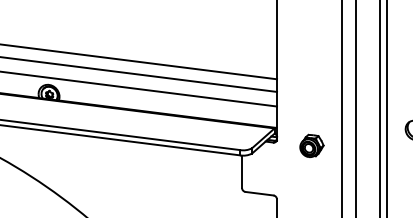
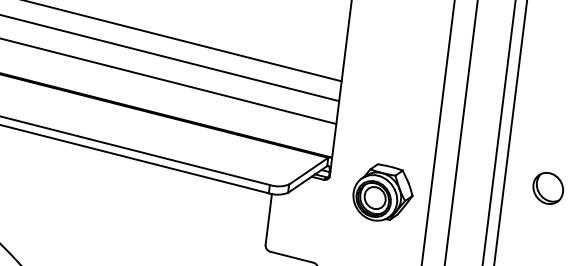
part: (311, 145) -> (382, 191), size x1.6

